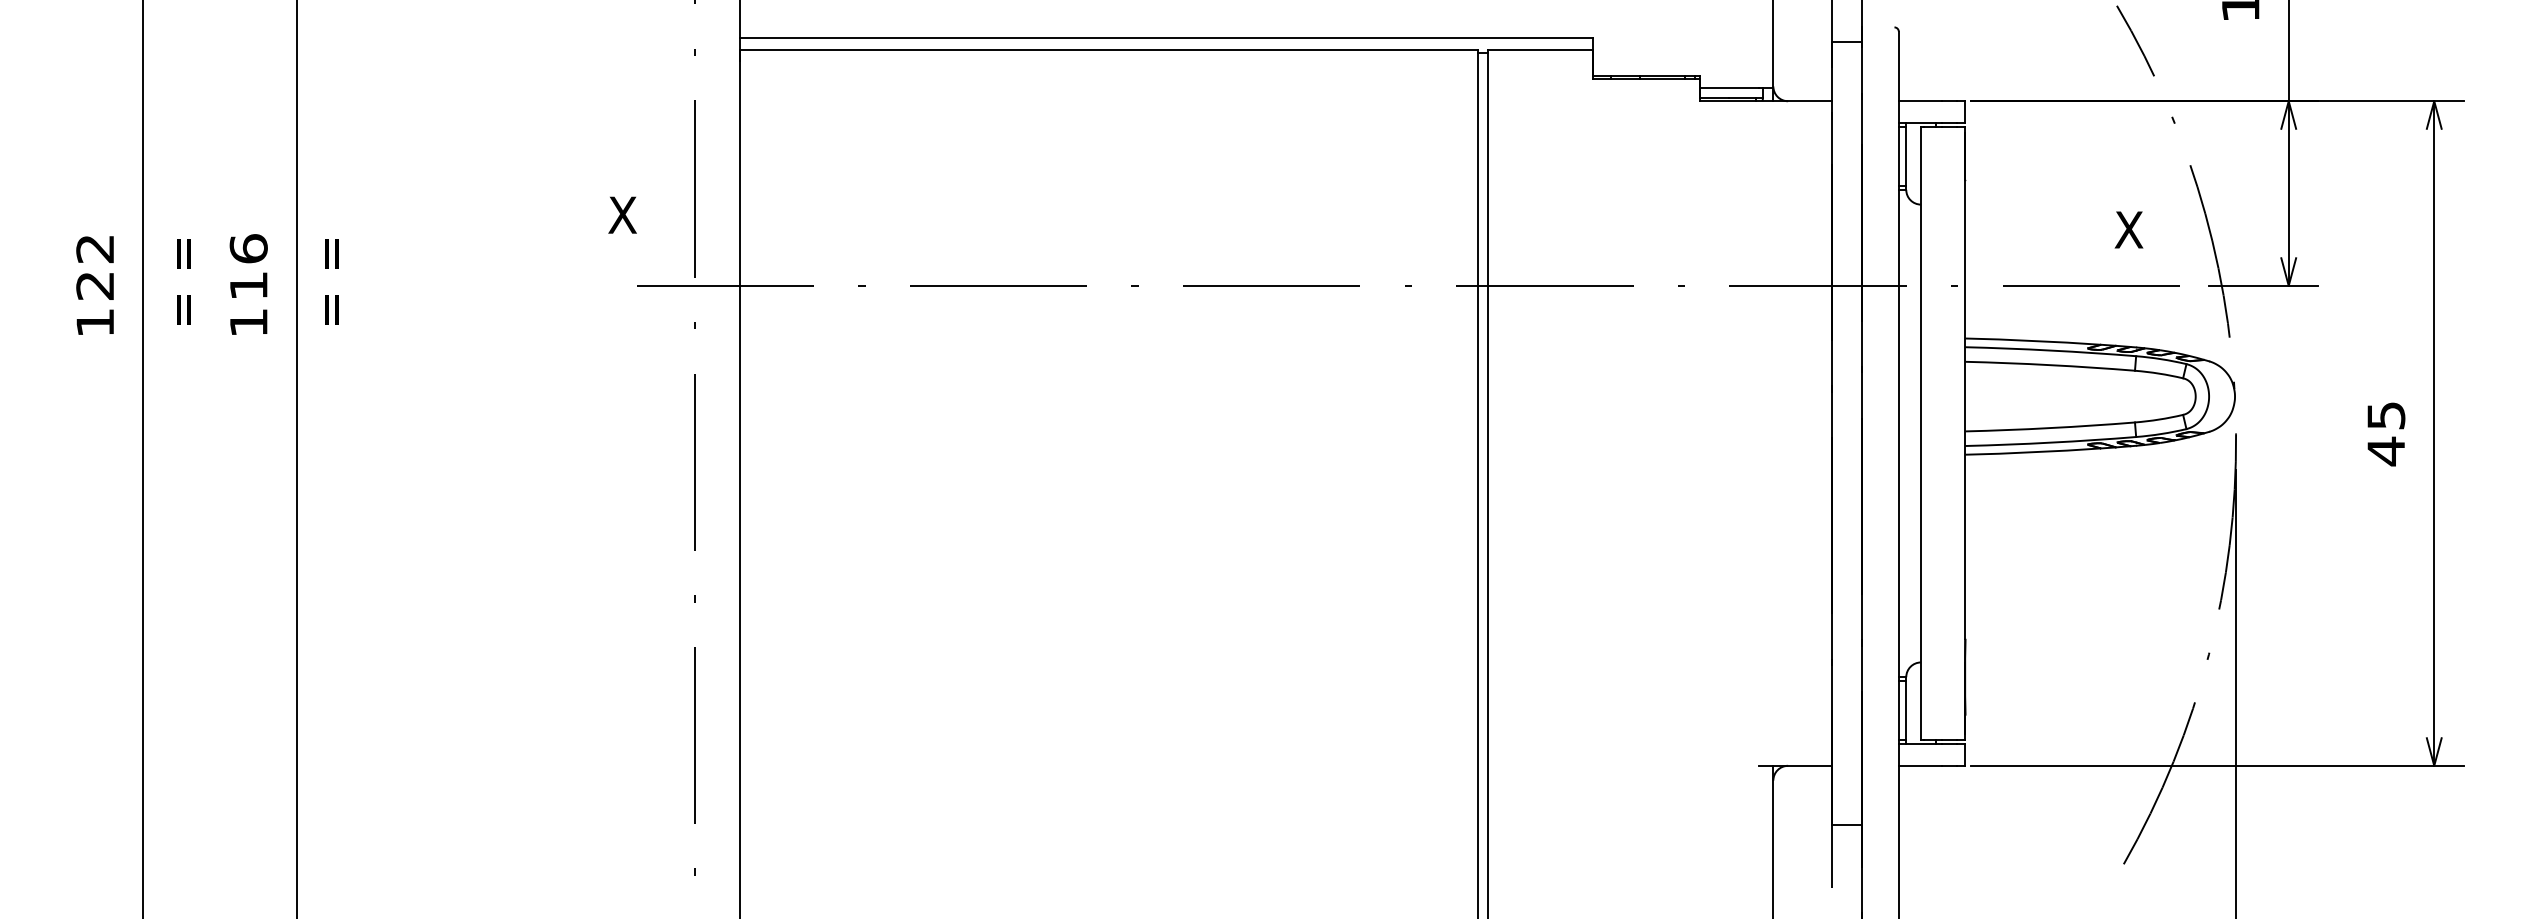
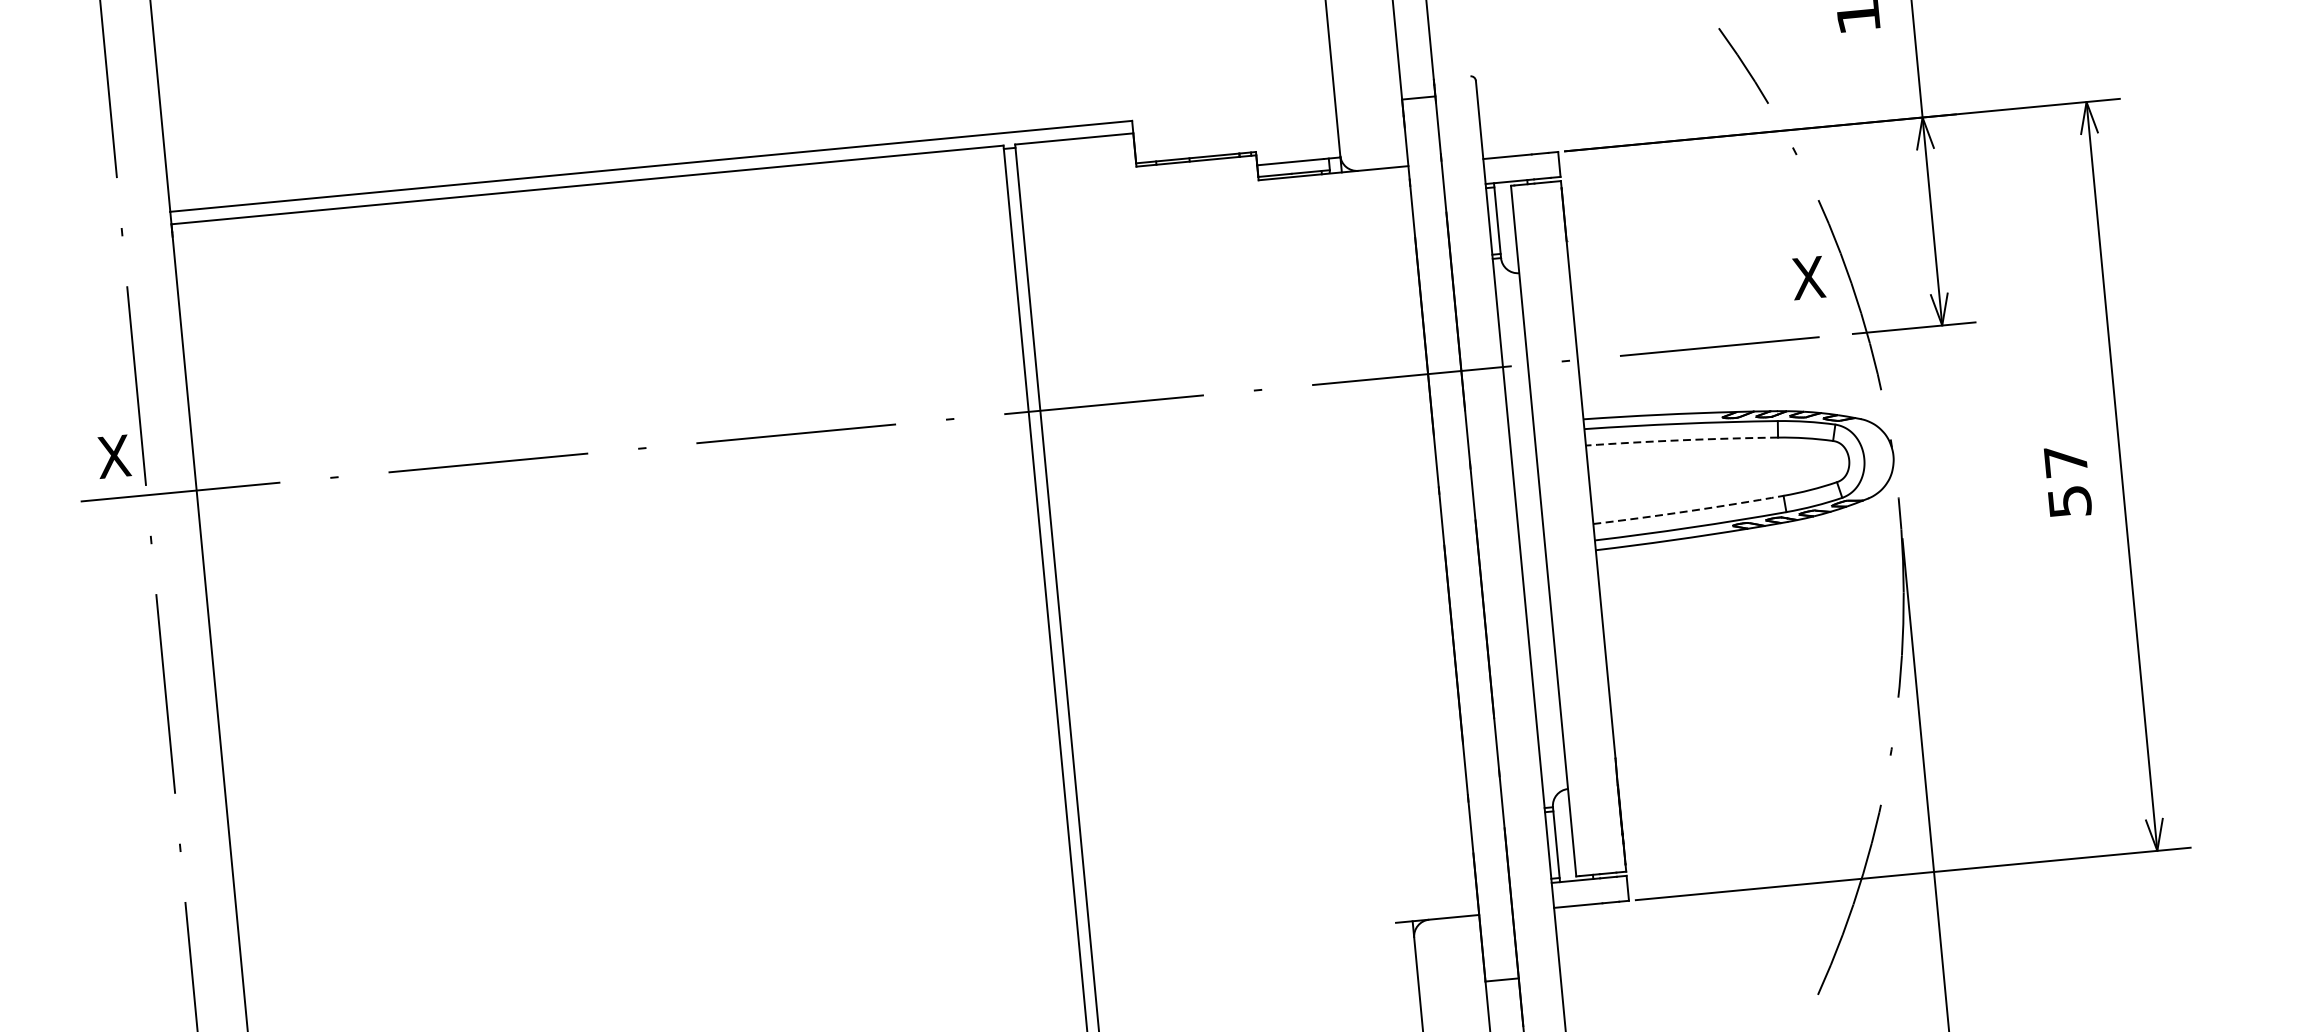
text: (622, 214) -> (113, 455), moved
text: (2128, 229) -> (1807, 277), moved
arc: (2050, 365) -> (1682, 440), solid -> dashed
arc: (2050, 428) -> (1689, 511), solid -> dashed
text: (2386, 434) -> (2068, 482), 45 -> 57

